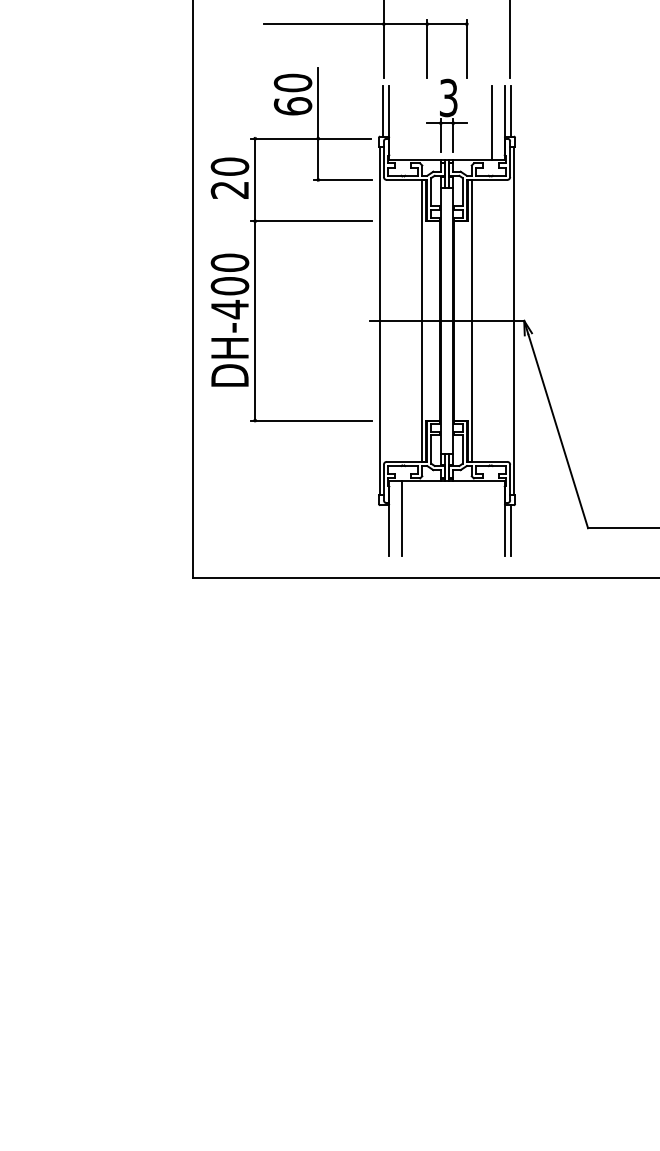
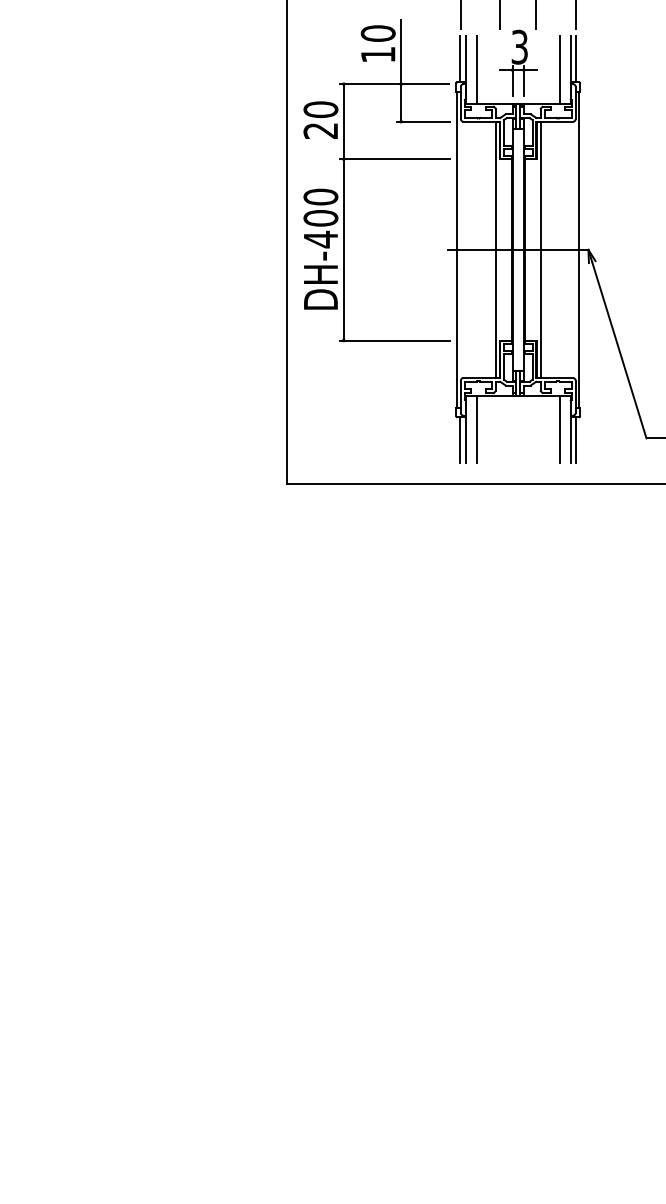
text: (292, 106) -> (377, 54), 60 -> 10
line: (401, 122) -> (476, 69), added
line: (492, 518) -> (559, 429), added
line: (383, 530) -> (460, 440), added

